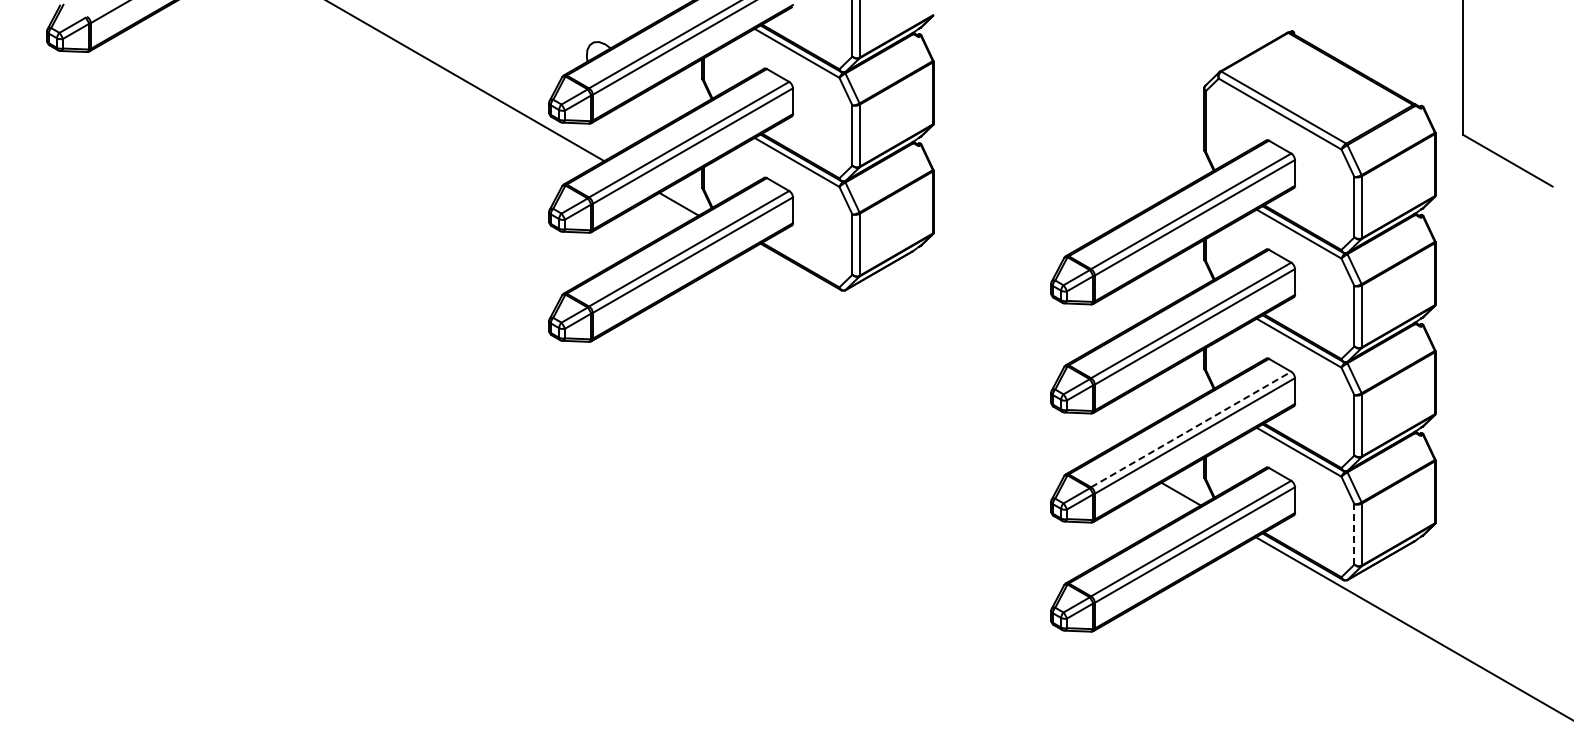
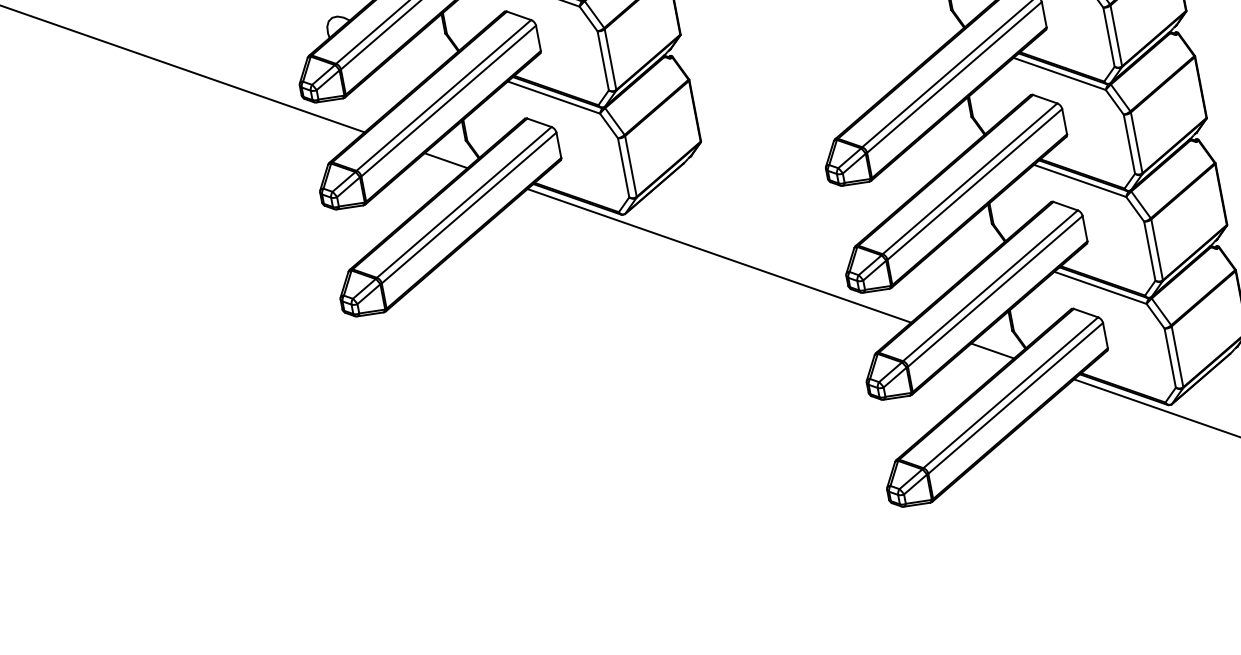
line: (929, 348) -> (718, 255), added
line: (1191, 429) -> (990, 285), dashed -> solid
line: (1354, 533) -> (1170, 357), dashed -> solid

